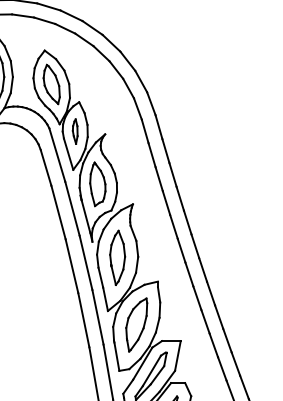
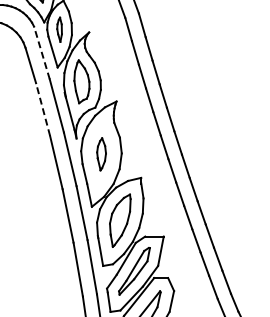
line: (57, 155) -> (42, 53), solid -> dashed
line: (58, 212) -> (43, 109), solid -> dashed
part: (117, 257) -> (101, 154), size x0.6

